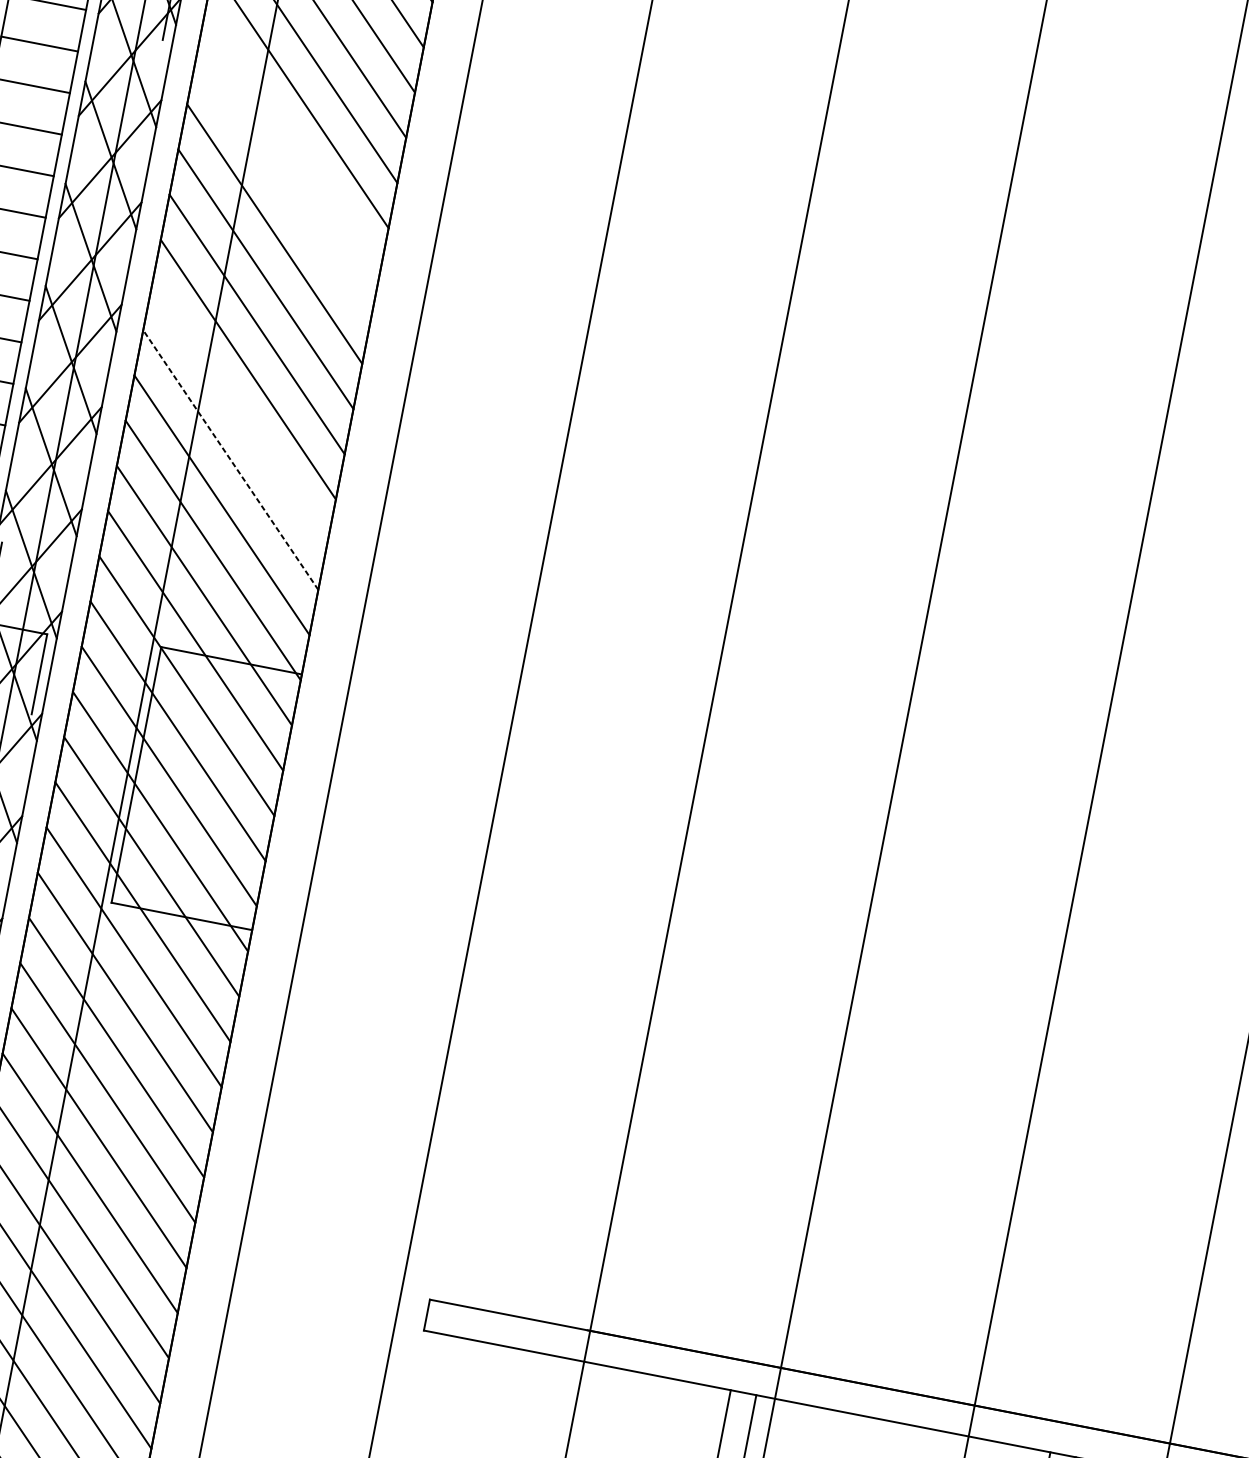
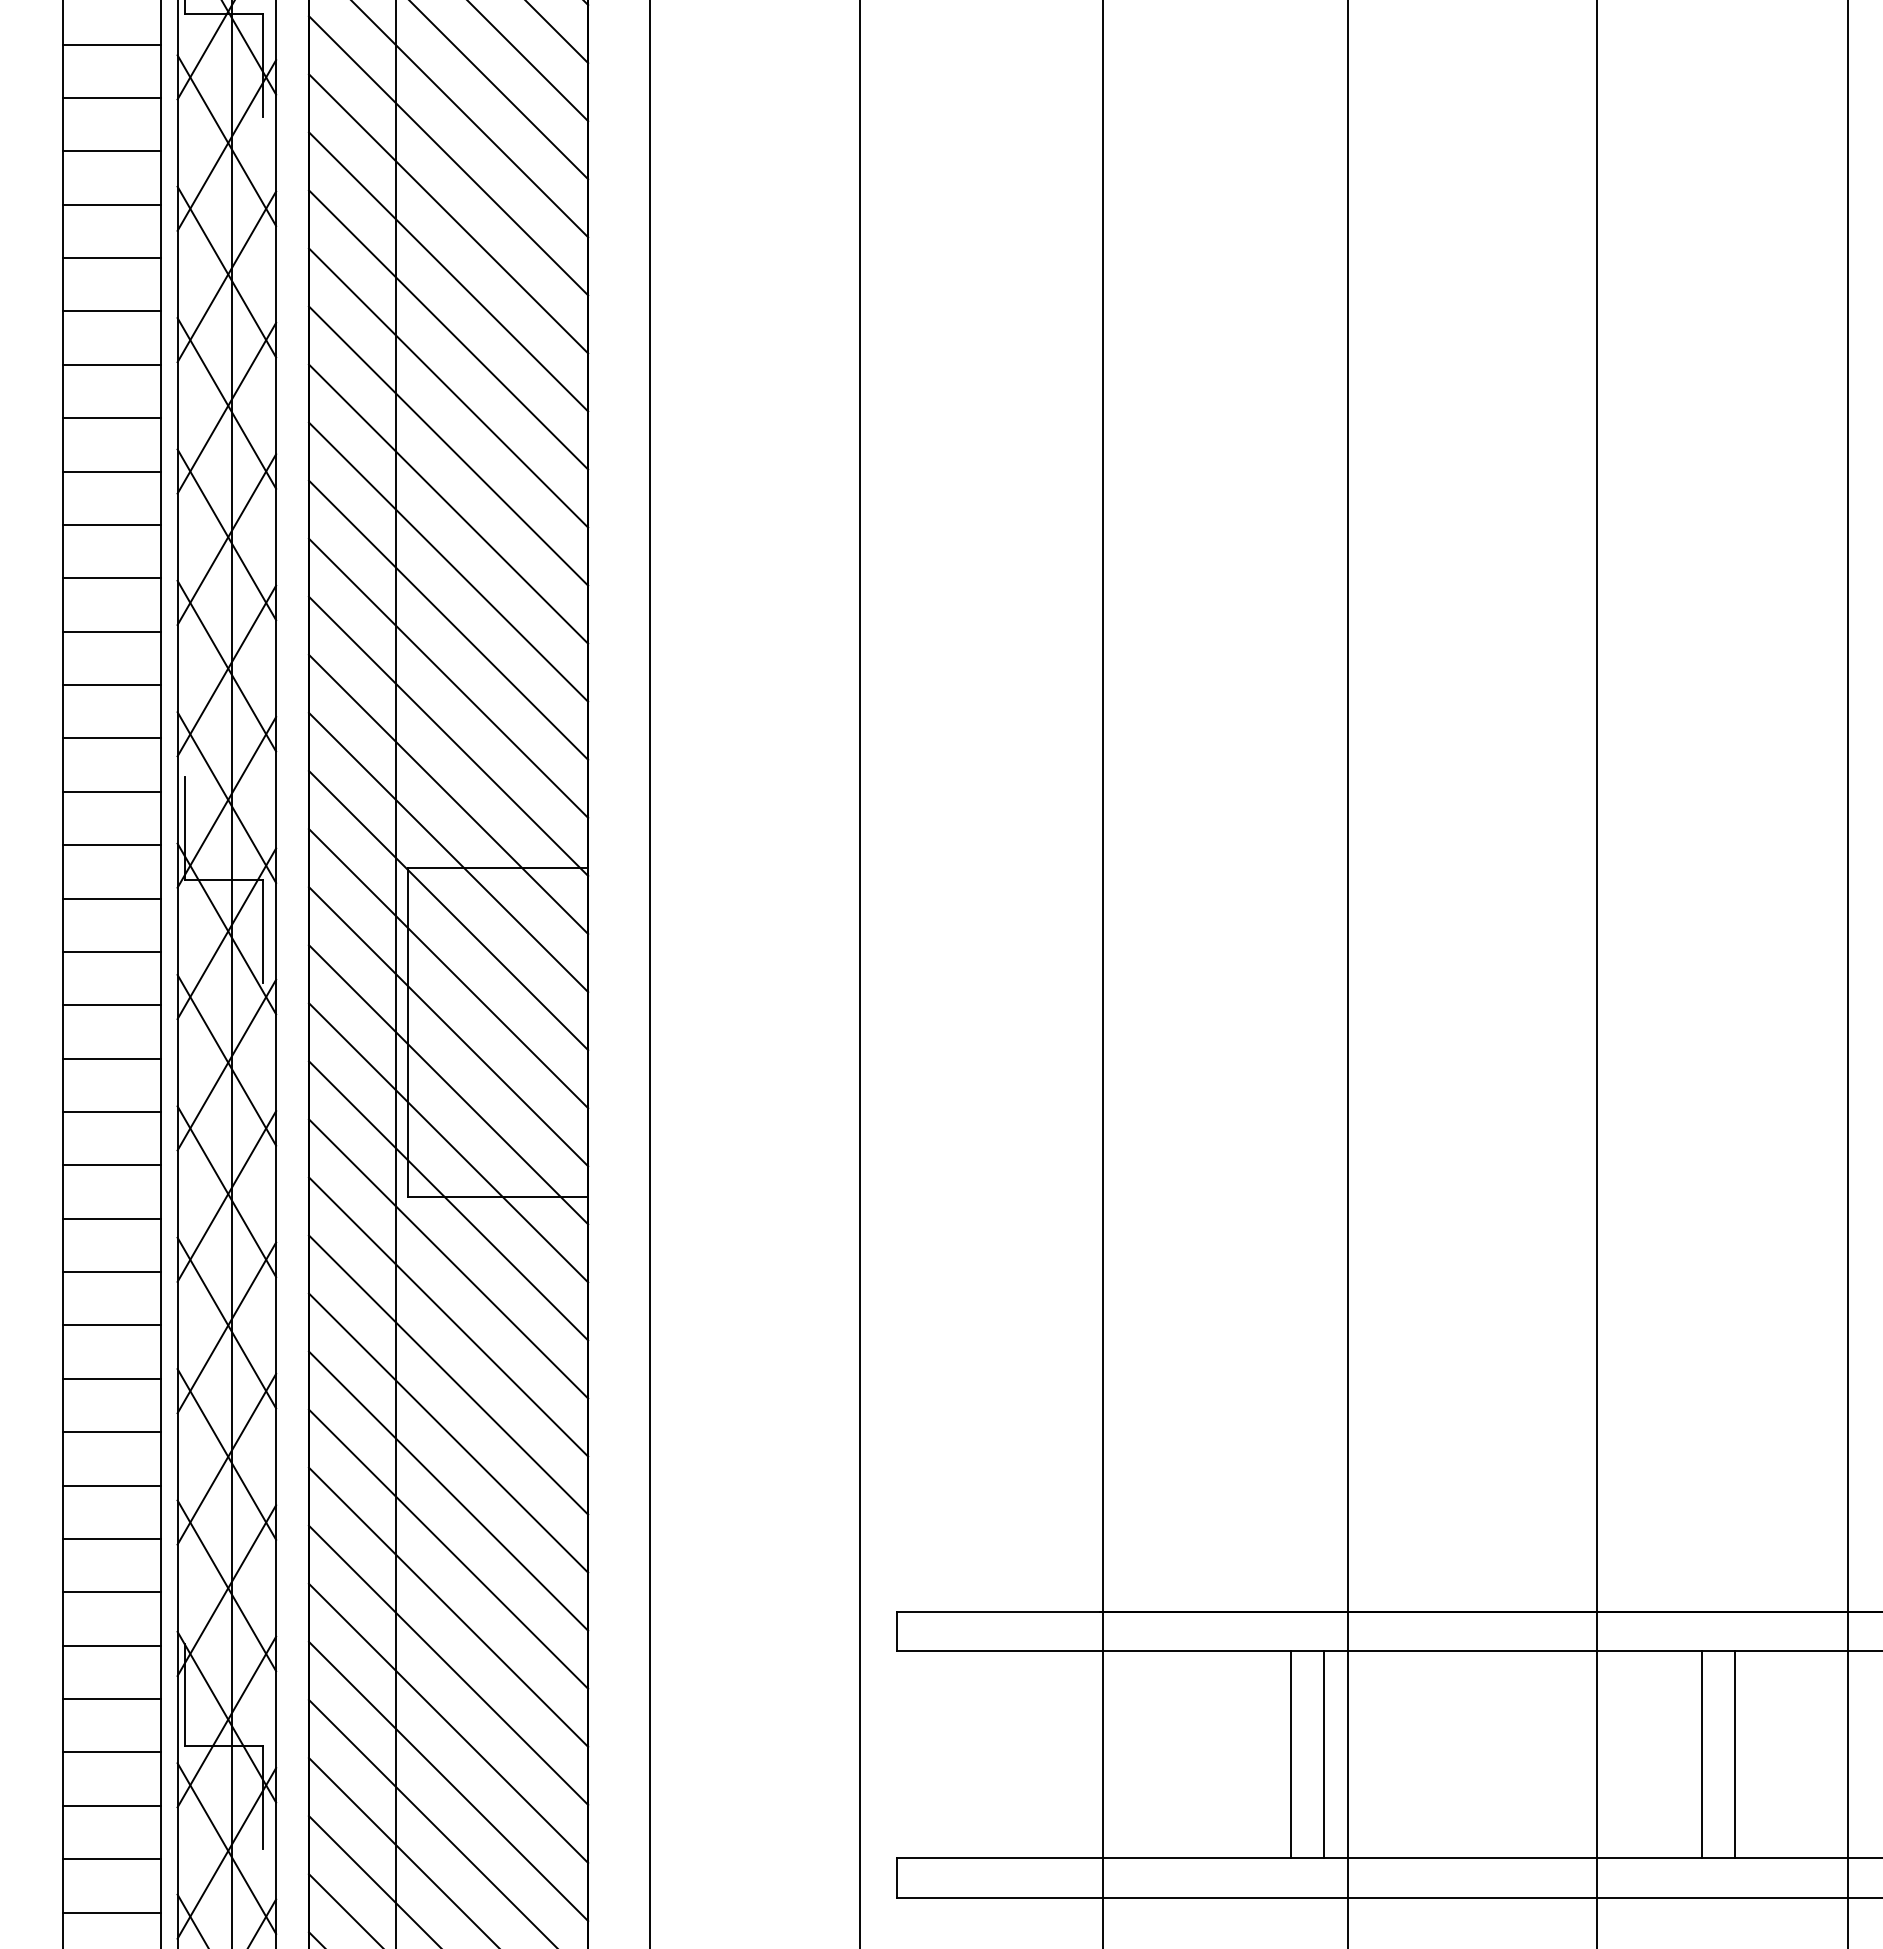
line: (292, 143) -> (448, 213), added
line: (283, 188) -> (448, 271), added
line: (239, 414) -> (448, 561), added
line: (230, 459) -> (448, 619), dashed -> solid

